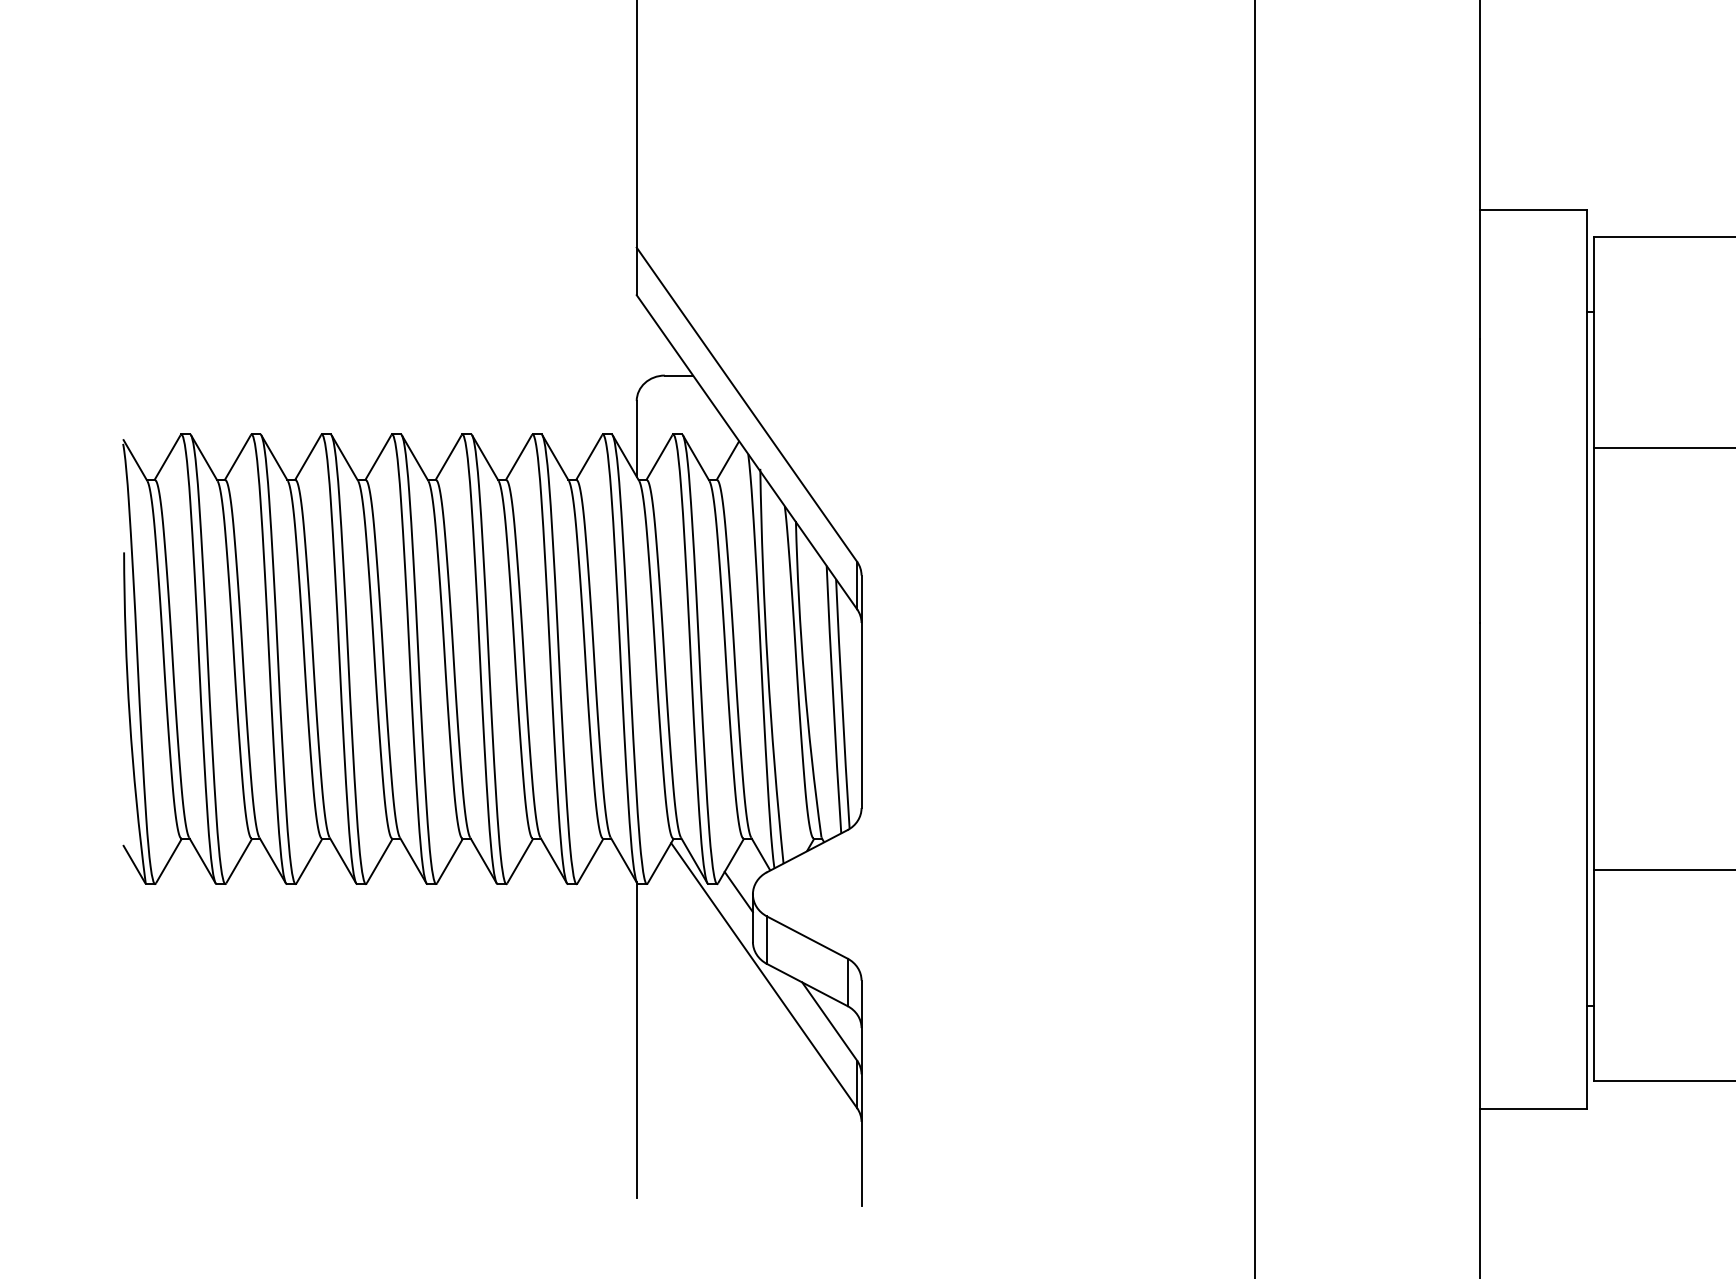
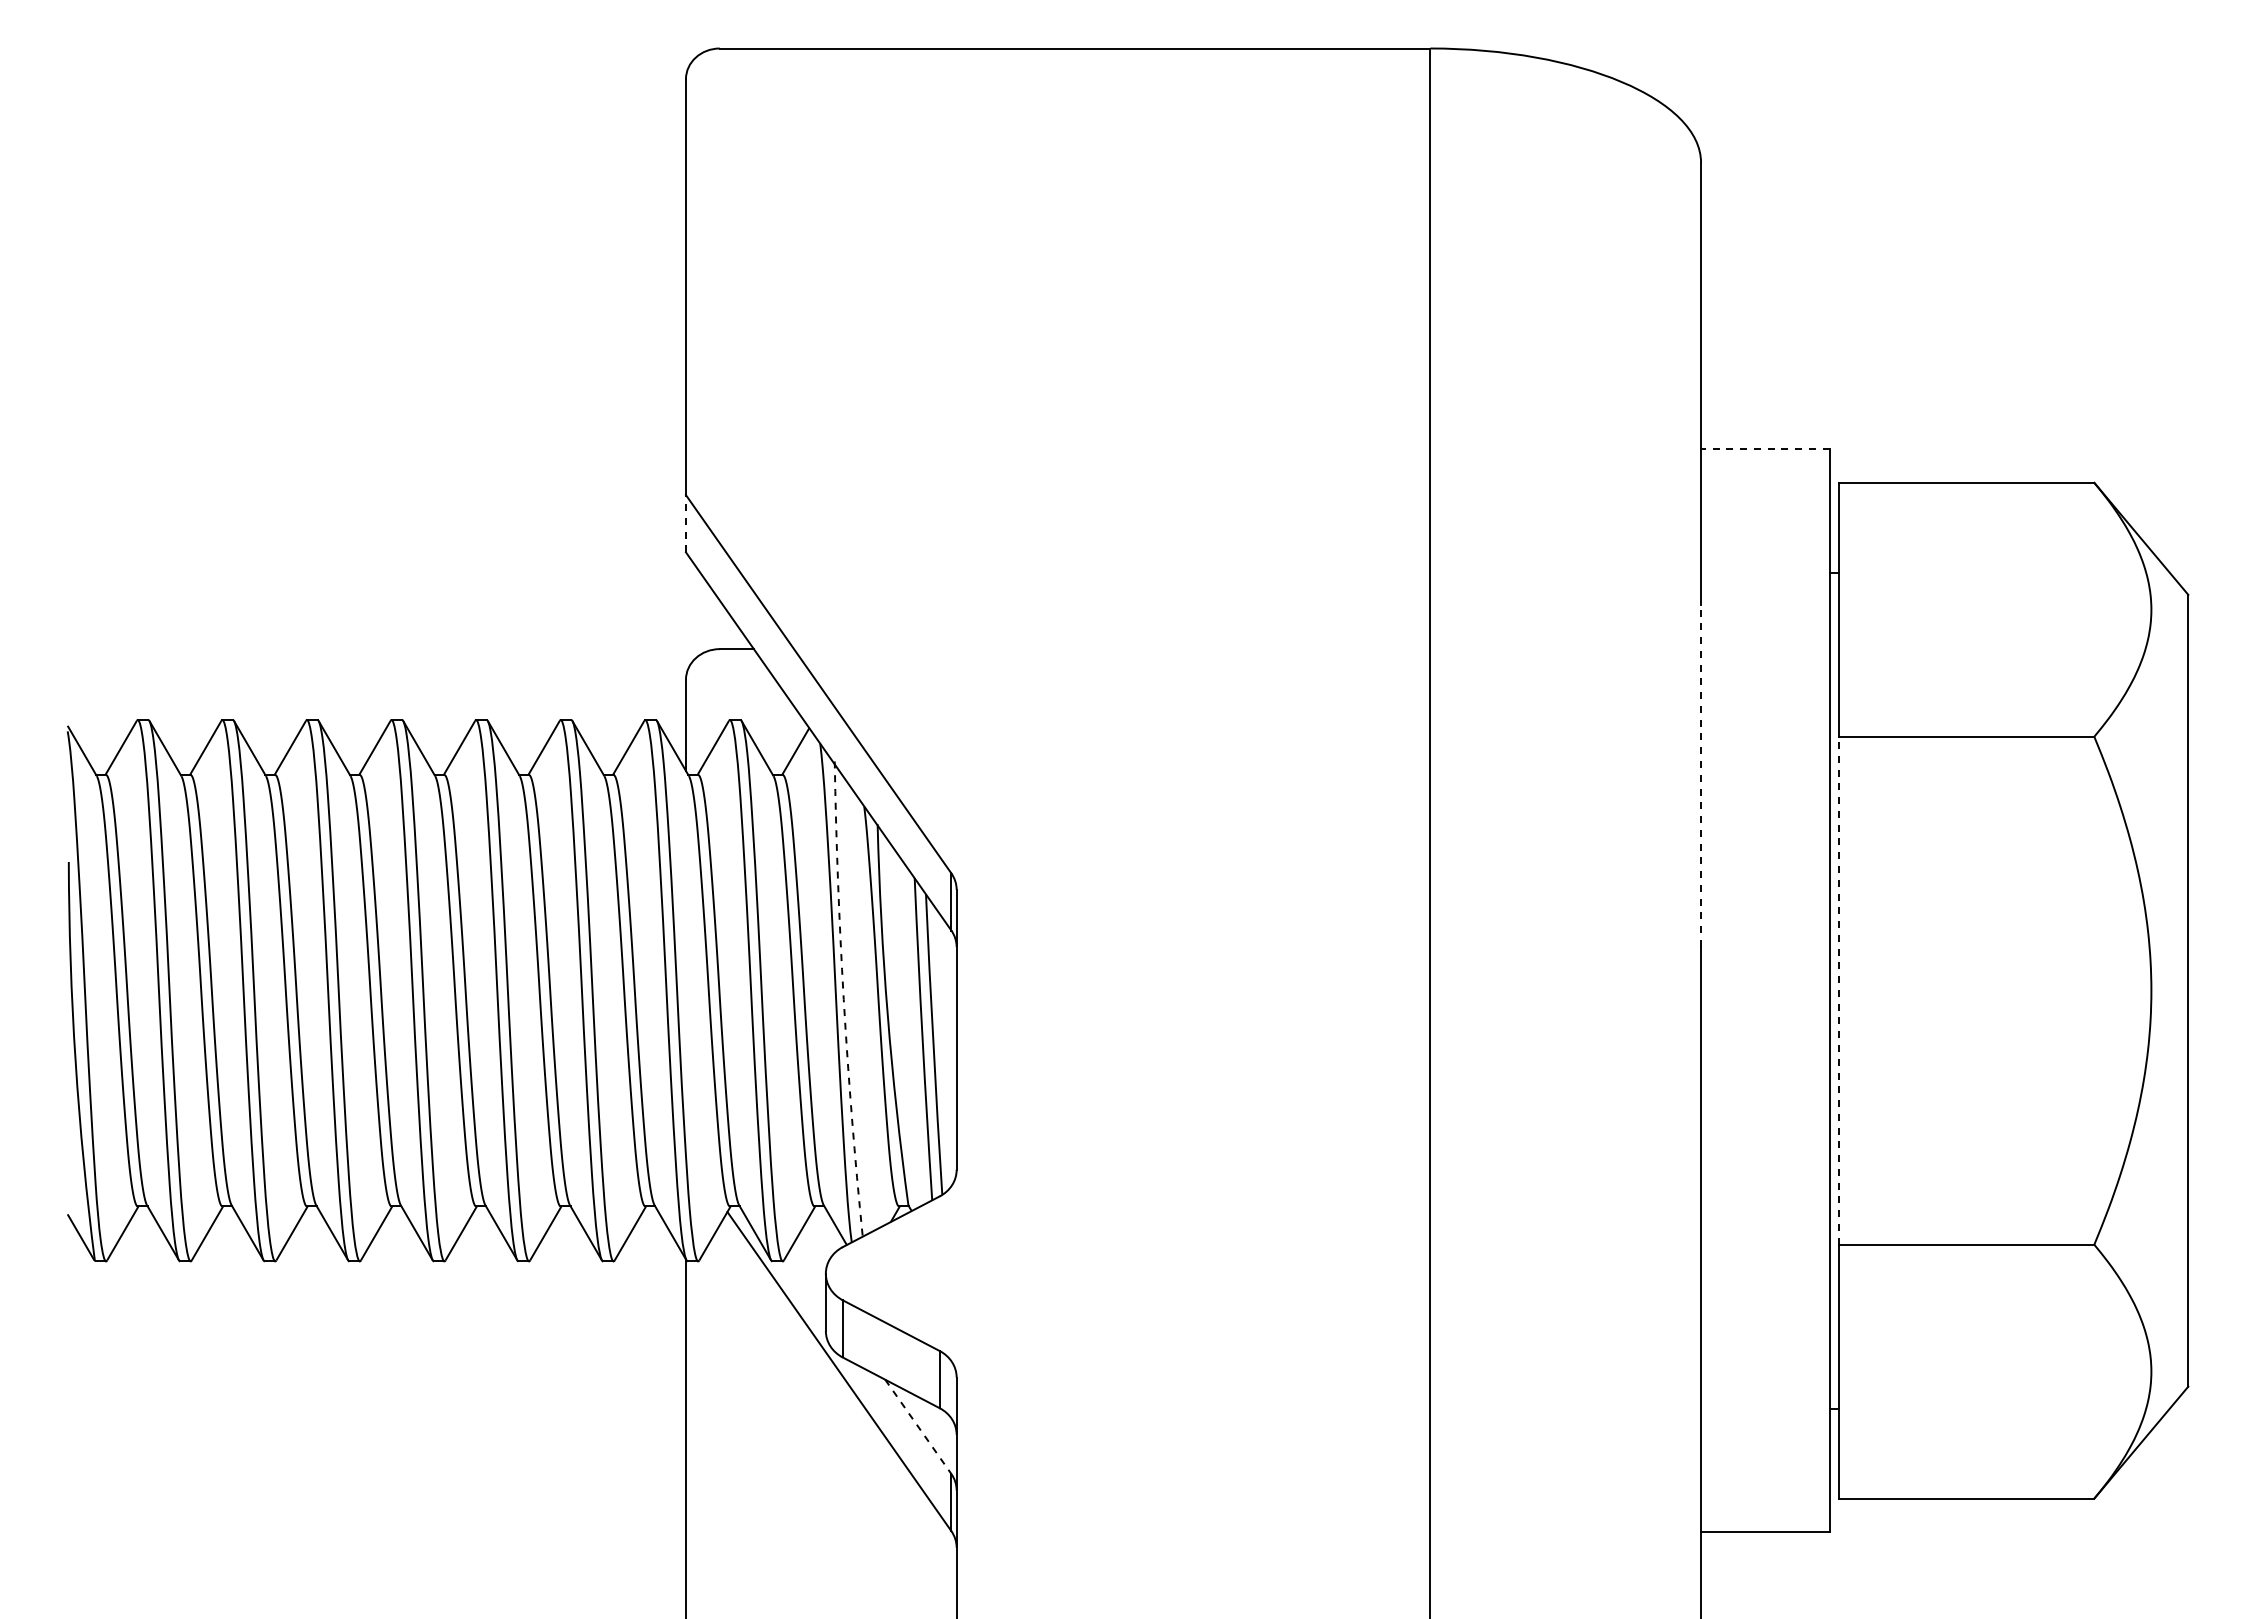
line: (1532, 209) -> (1764, 449), solid -> dashed
line: (636, 271) -> (685, 523), solid -> dashed
line: (1480, 481) -> (1701, 776), solid -> dashed
line: (1594, 659) -> (1838, 990), solid -> dashed
arc: (767, 666) -> (843, 999), solid -> dashed
line: (738, 891) -> (808, 1270), removed
line: (829, 1021) -> (918, 1426), solid -> dashed

